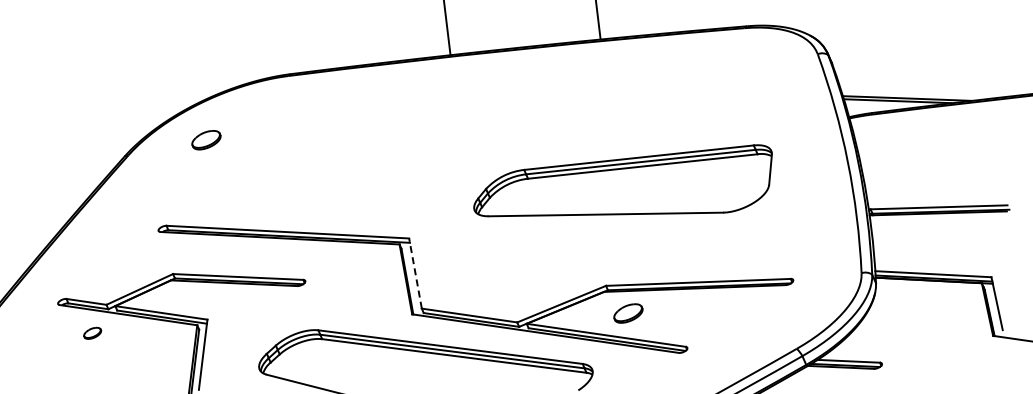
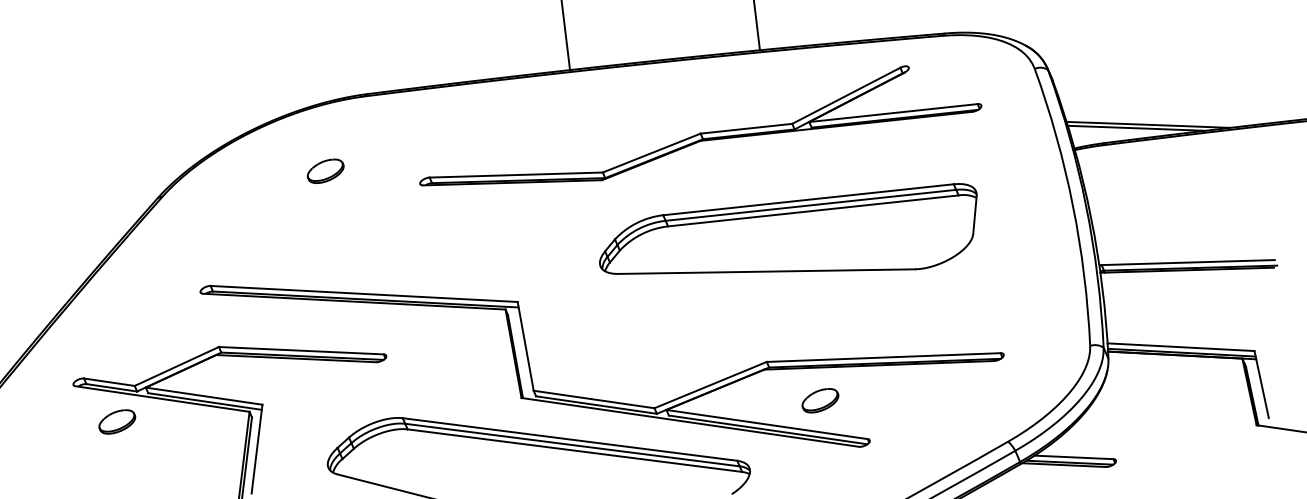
part: (553, 99) -> (700, 126), added
part: (206, 140) -> (325, 171), moved
line: (415, 273) -> (525, 346), dashed -> solid
part: (628, 313) -> (820, 400), moved
part: (92, 333) -> (116, 422), size x1.67

